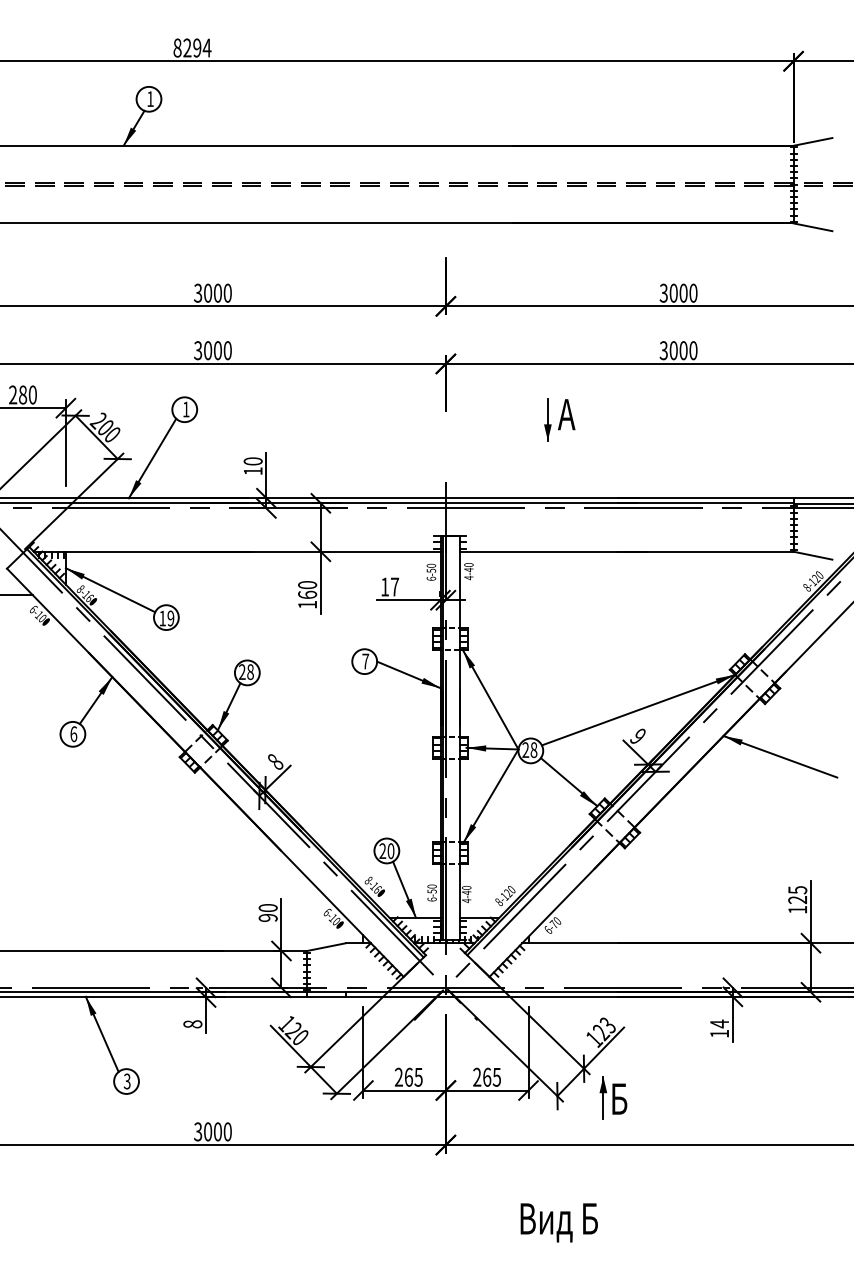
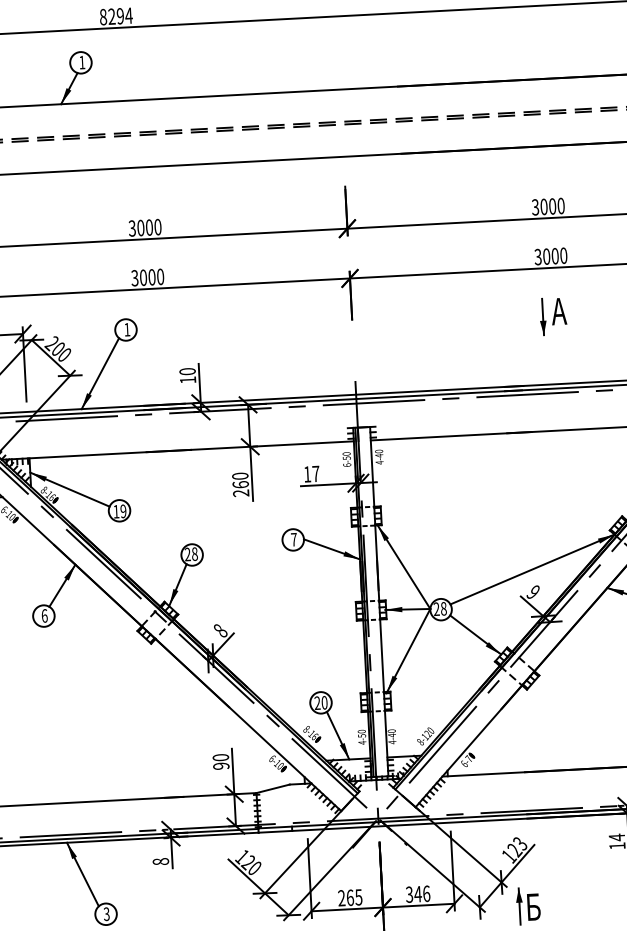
part: (559, 419) -> (553, 316), moved
text: (307, 604) -> (241, 493), 160 -> 260
text: (431, 899) -> (361, 742), 6-50 -> 4-50
text: (487, 1076) -> (418, 893), 265 -> 346

